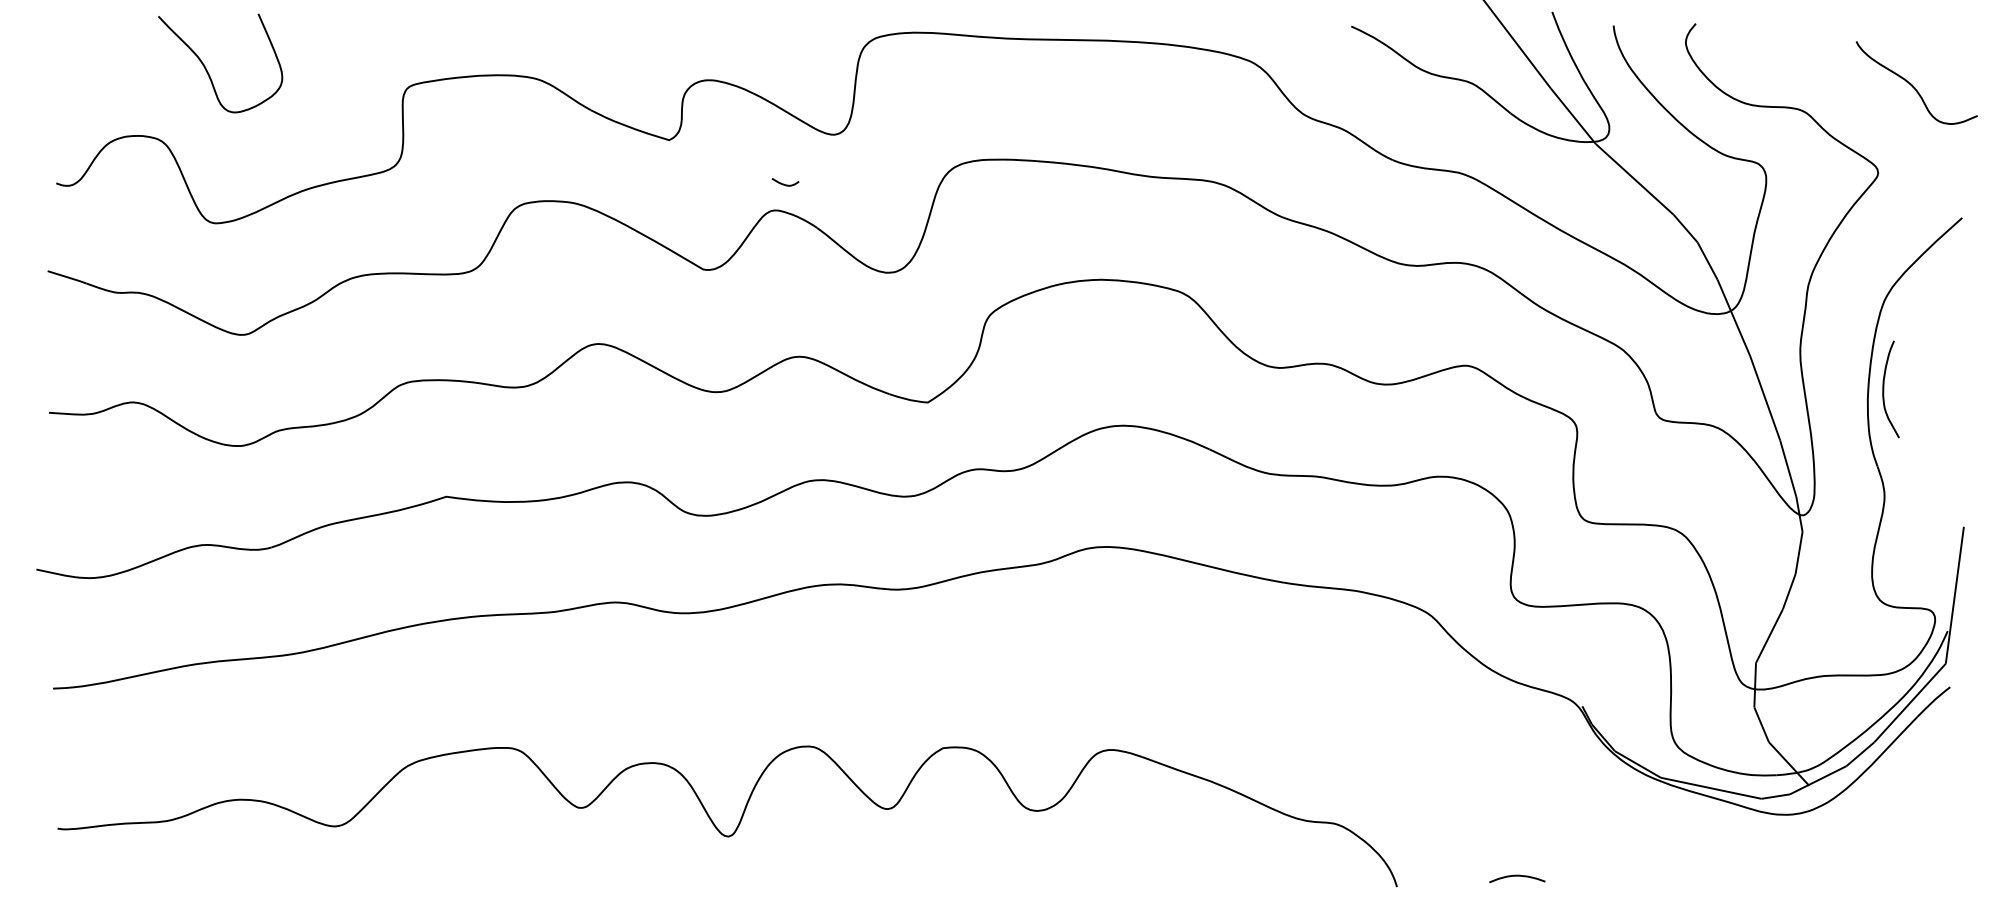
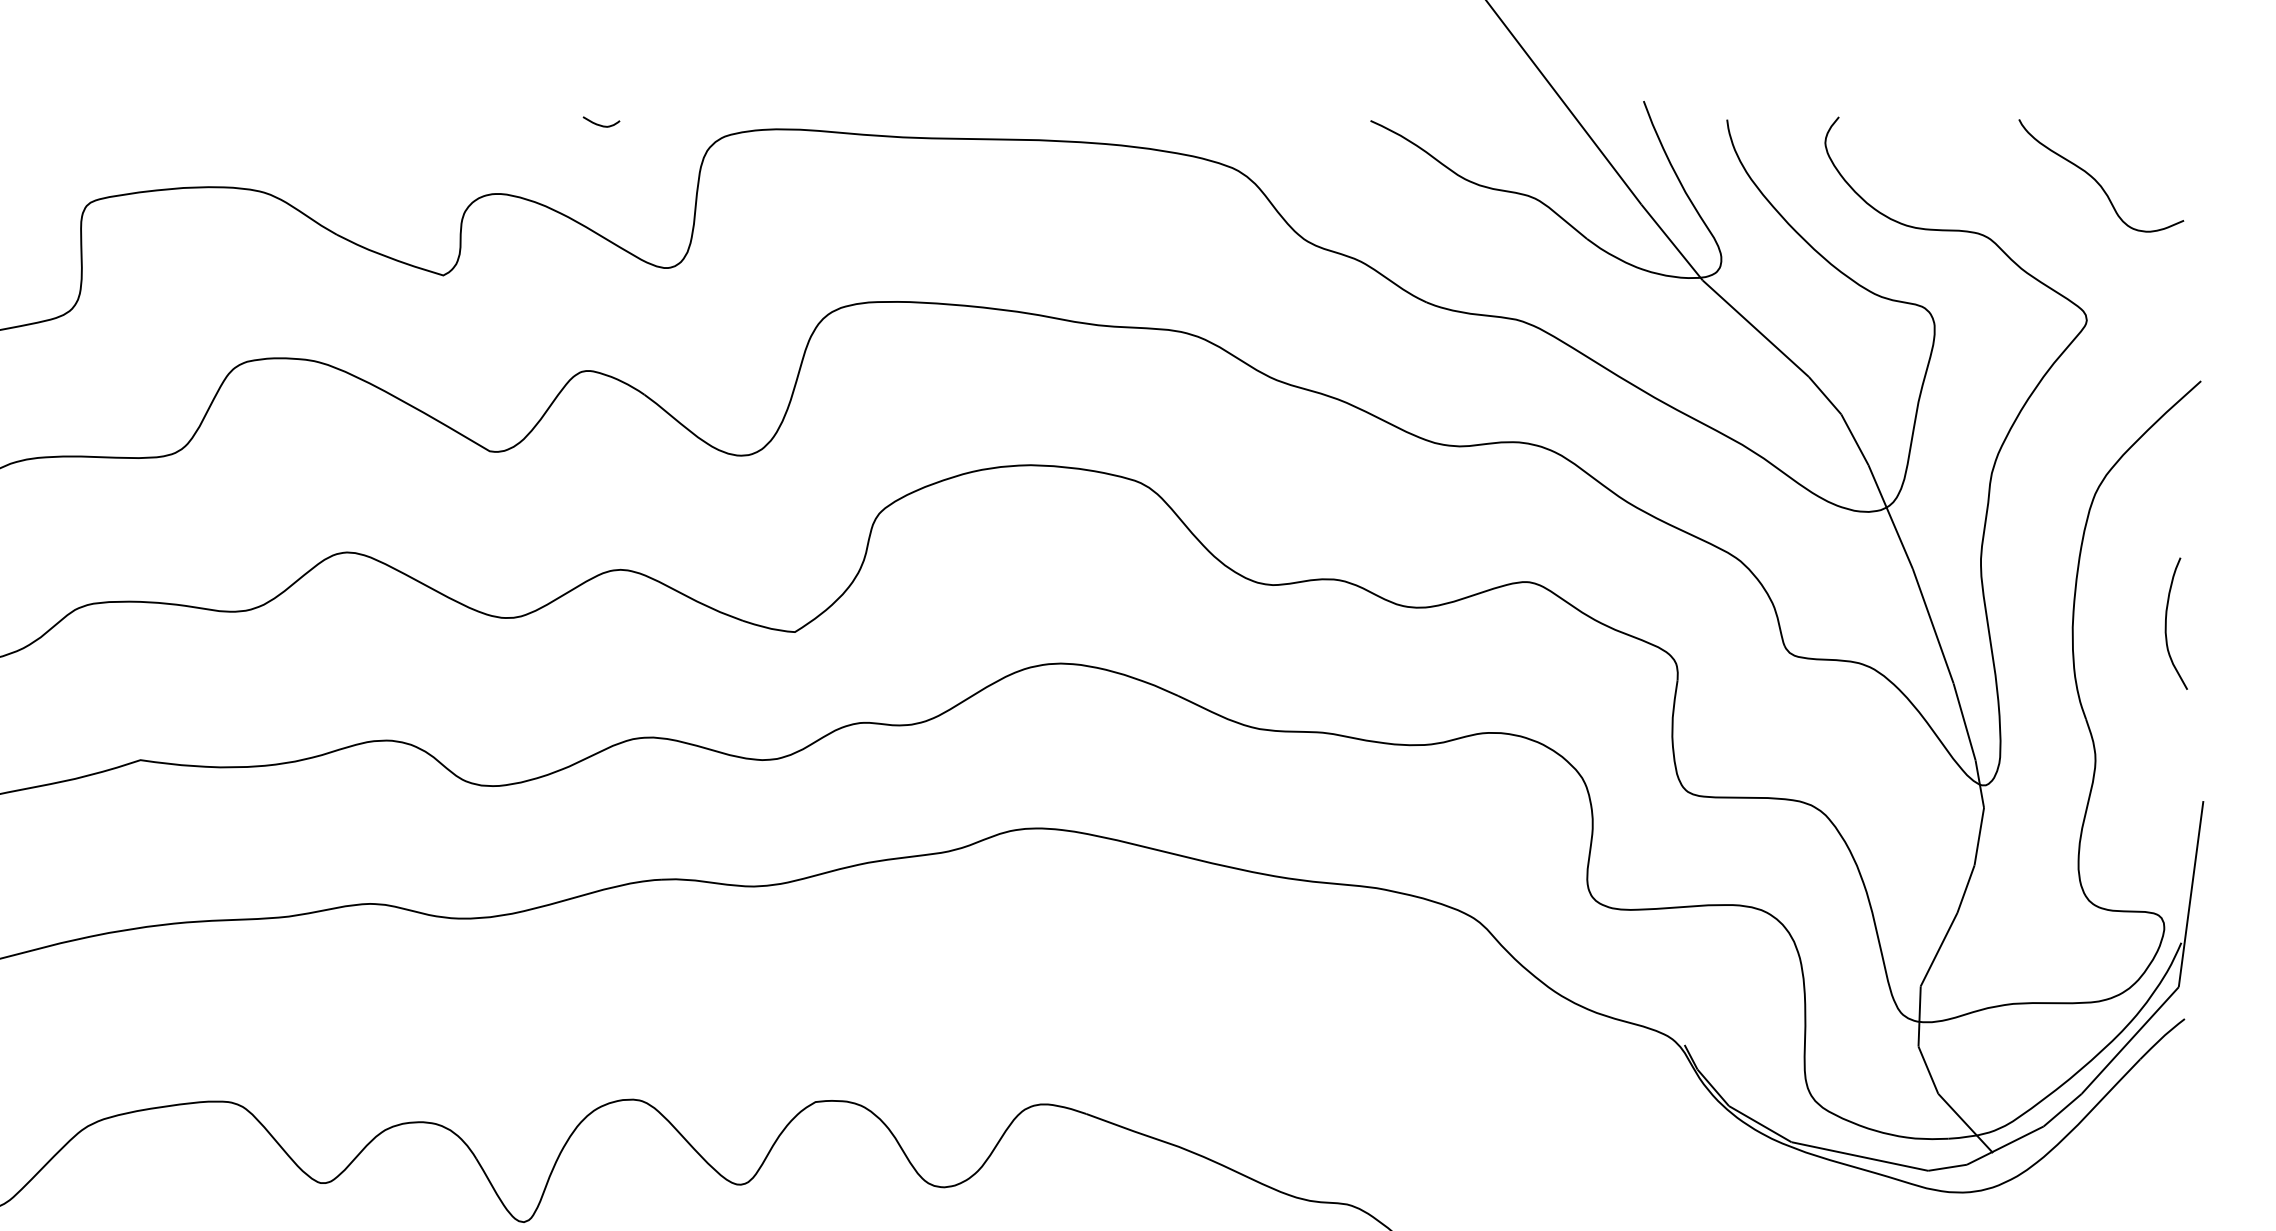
curve: (1913, 85) -> (2096, 179), moved
curve: (784, 183) -> (600, 123), moved
curve: (1884, 389) -> (2167, 623), moved

